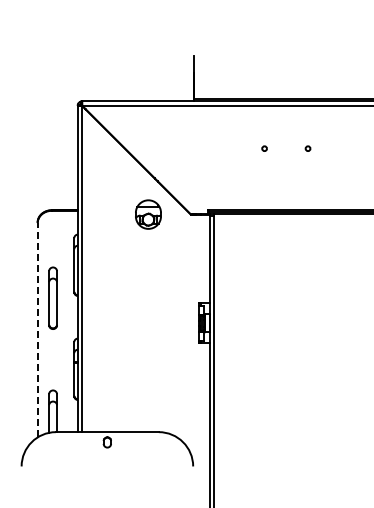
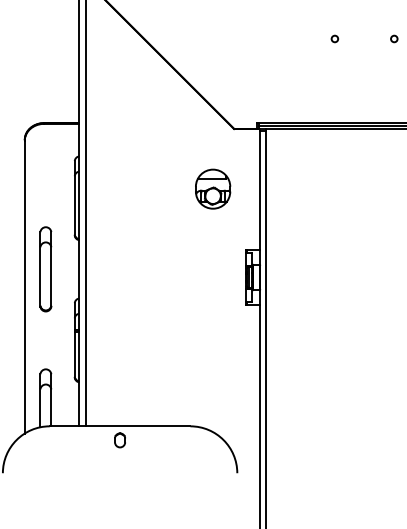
part: (148, 214) -> (213, 189), moved
part: (52, 297) -> (45, 268), moved
line: (37, 329) -> (24, 286), dashed -> solid

